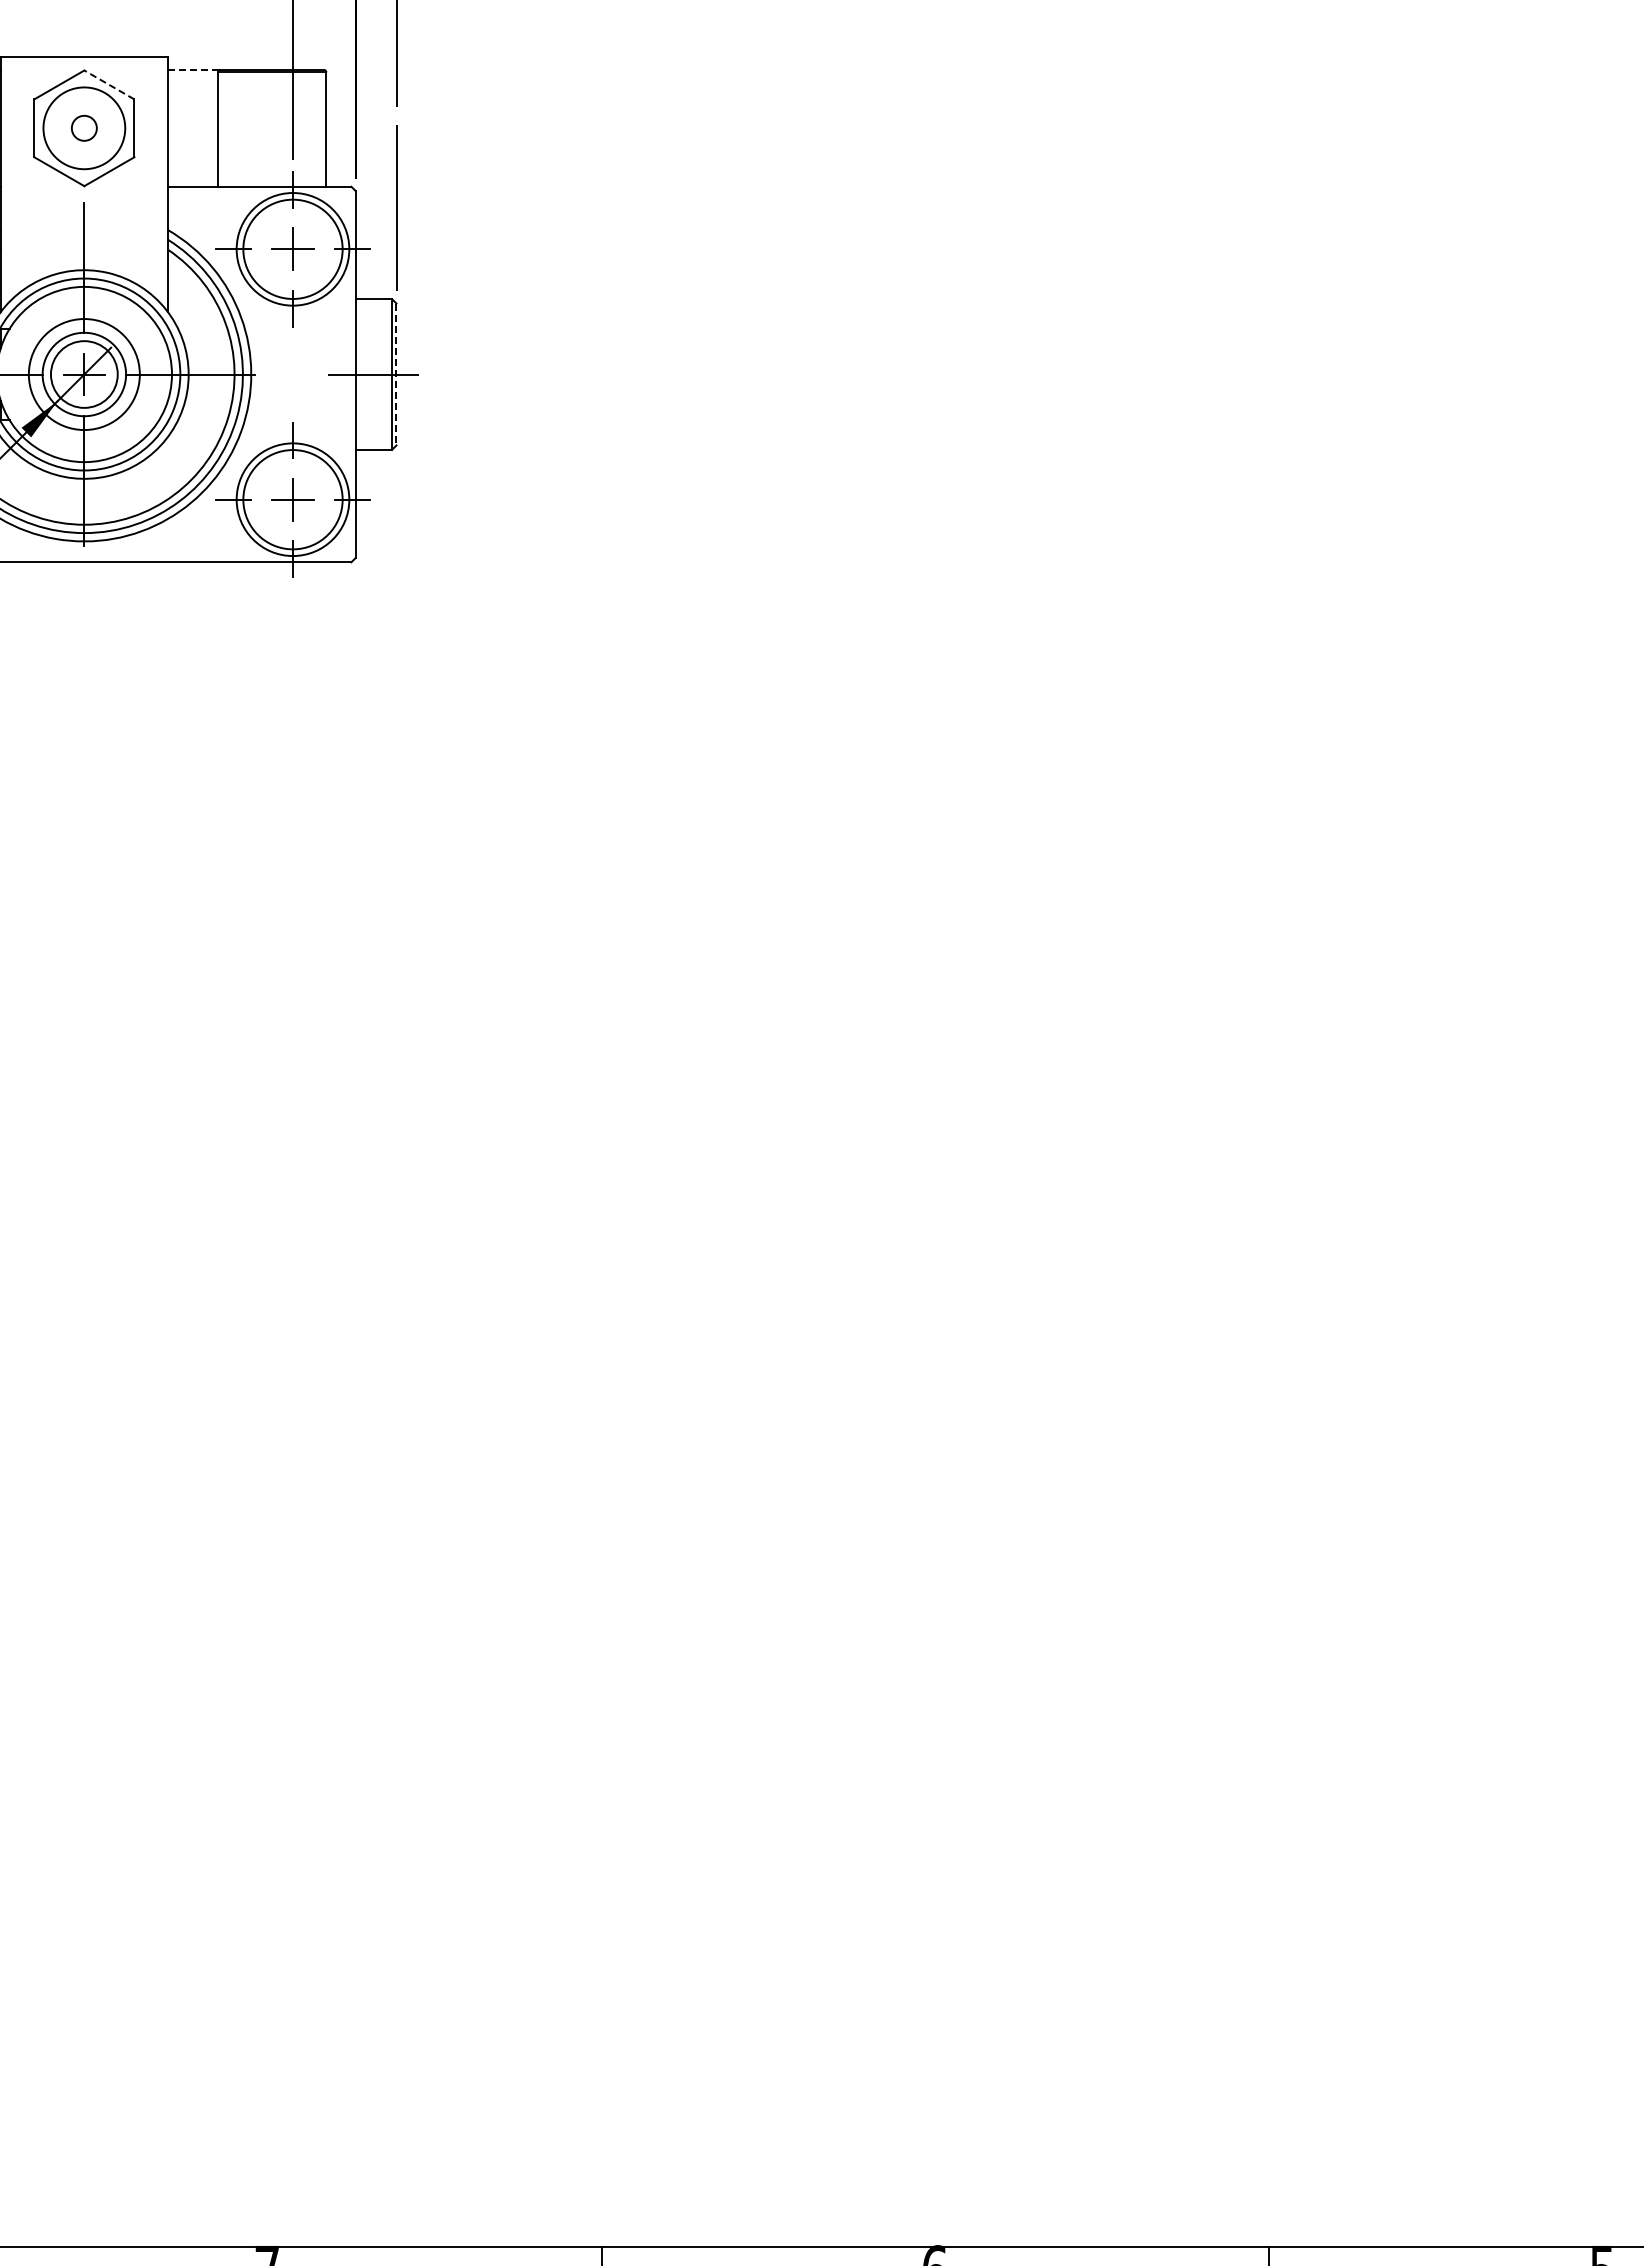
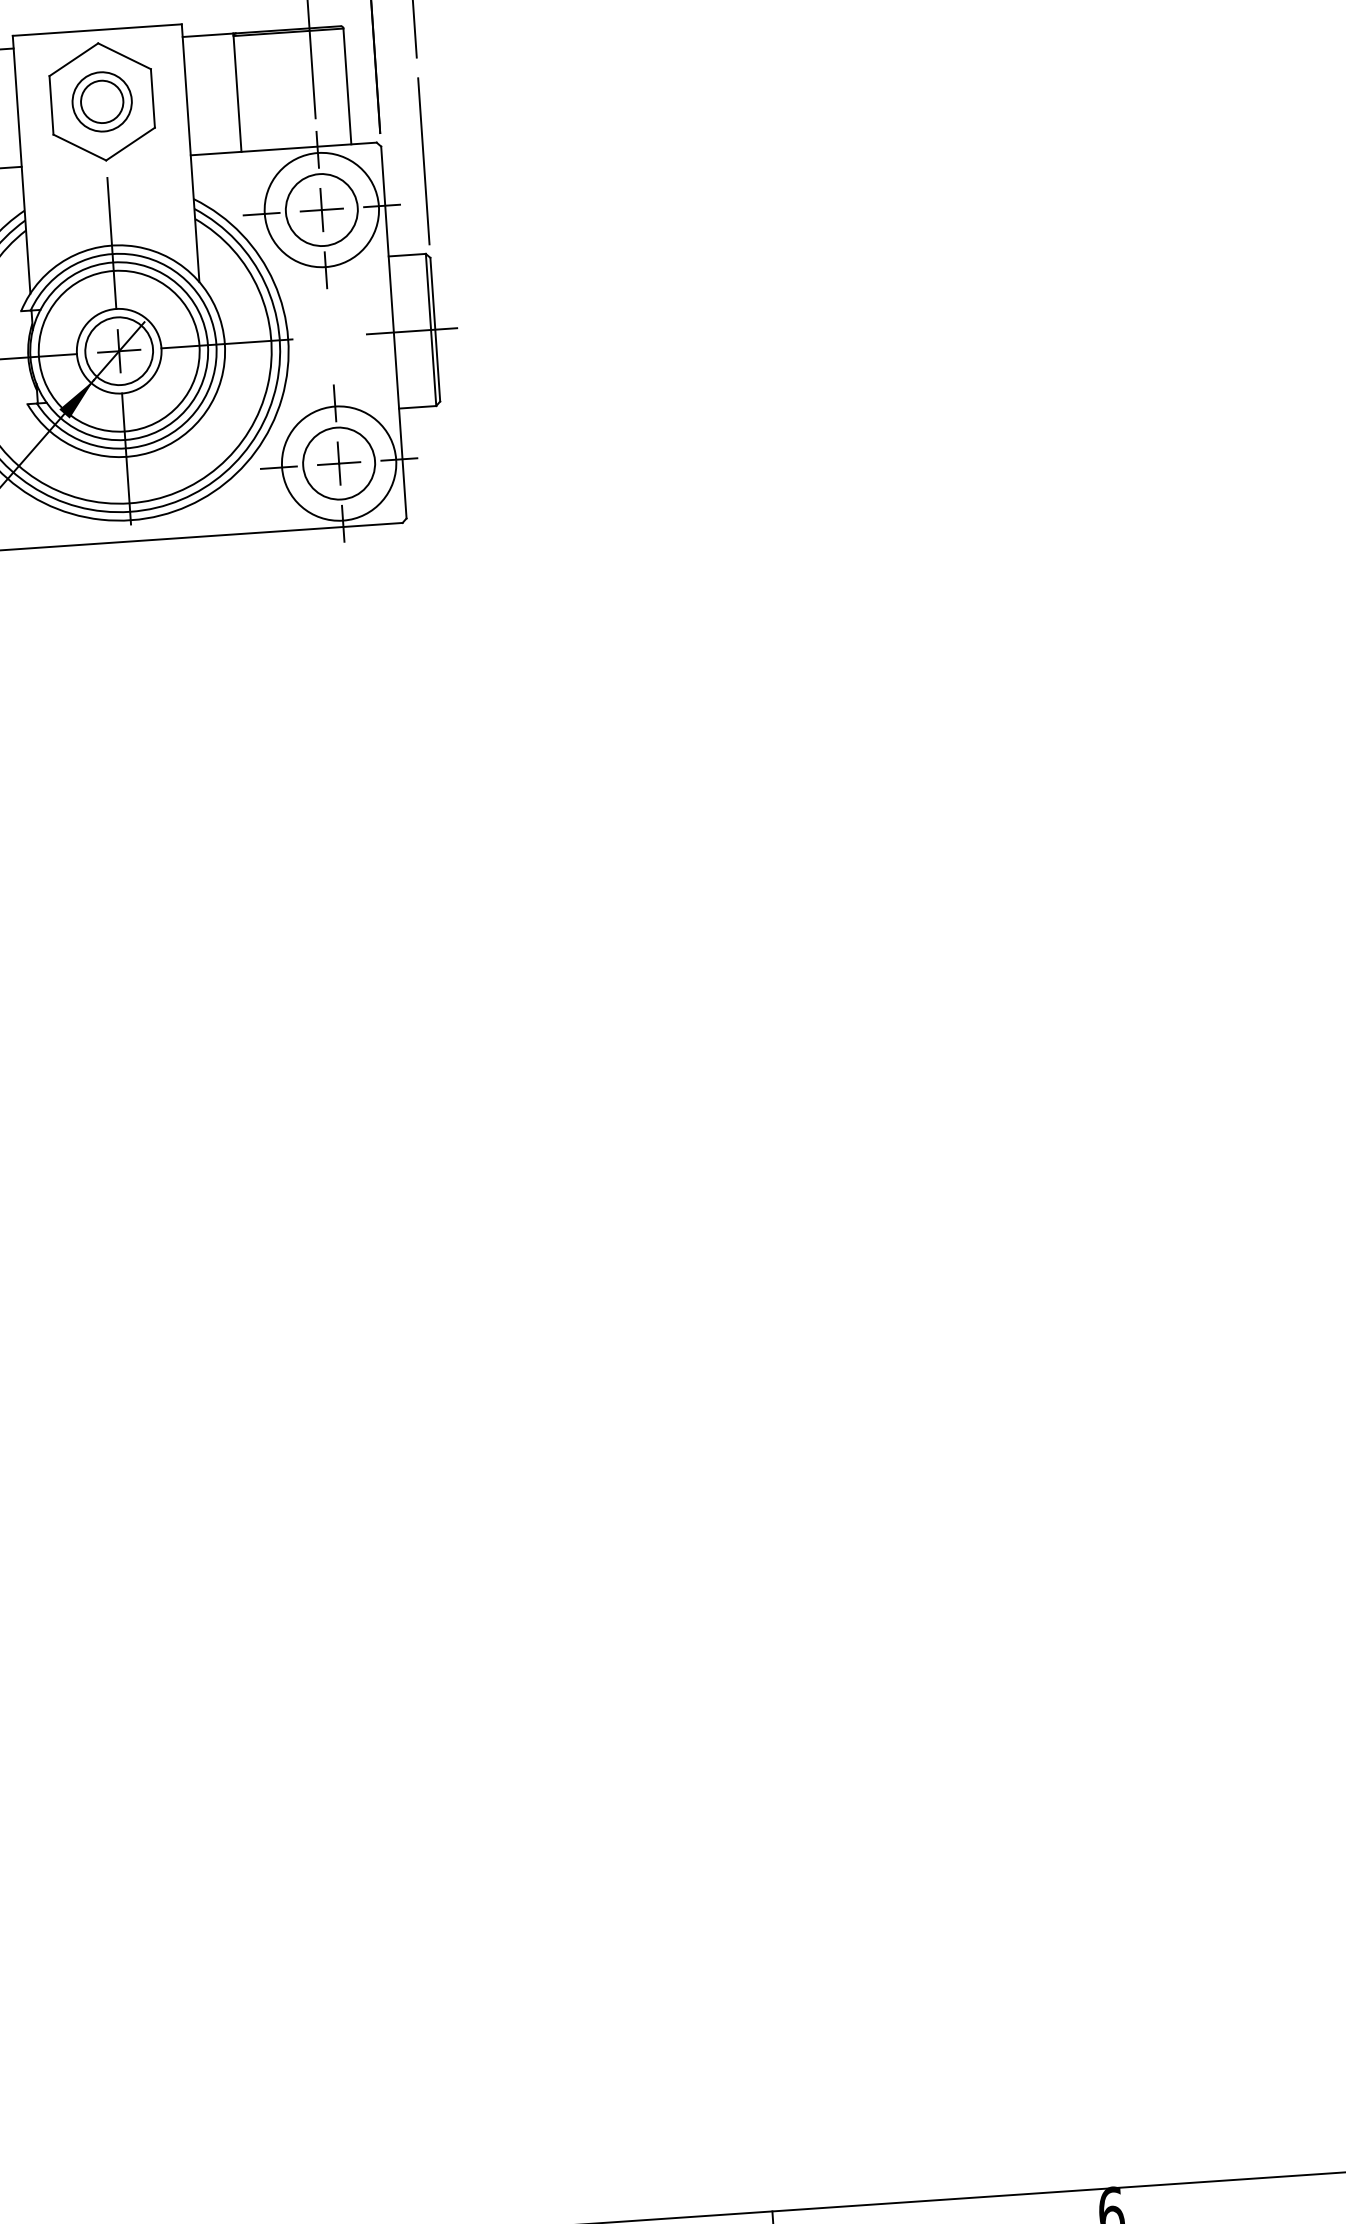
line: (193, 69) -> (208, 34), dashed -> solid
line: (109, 84) -> (124, 55), dashed -> solid
circle: (84, 128) -> (102, 102), size x0.71
circle: (84, 128) -> (102, 102), size x1.67
circle: (292, 248) -> (321, 209), size x0.71
circle: (84, 374) -> (119, 351), size x1.43
line: (396, 374) -> (435, 329), dashed -> solid
circle: (292, 499) -> (338, 463), size x0.71

